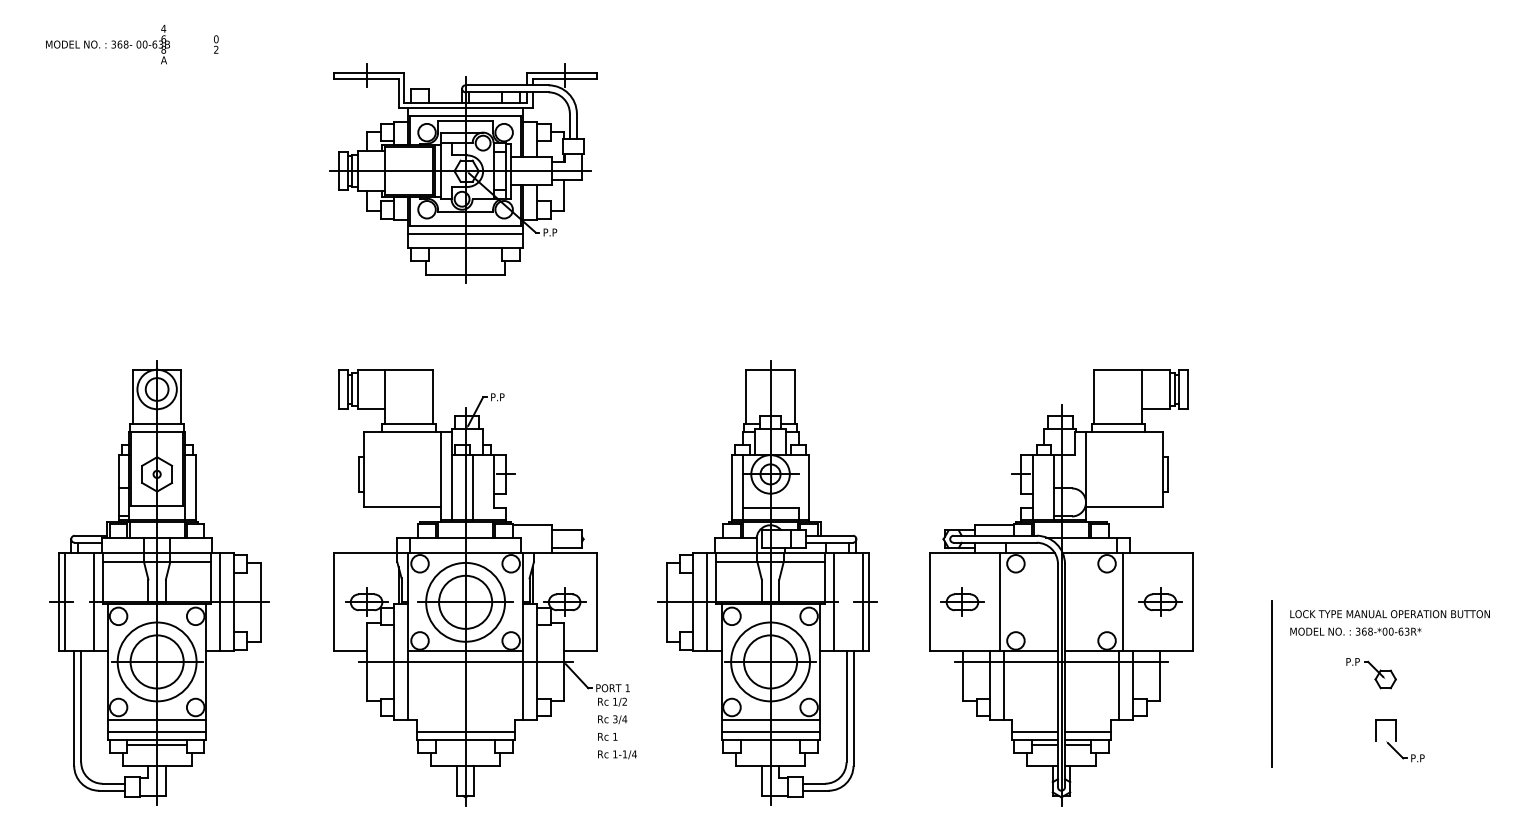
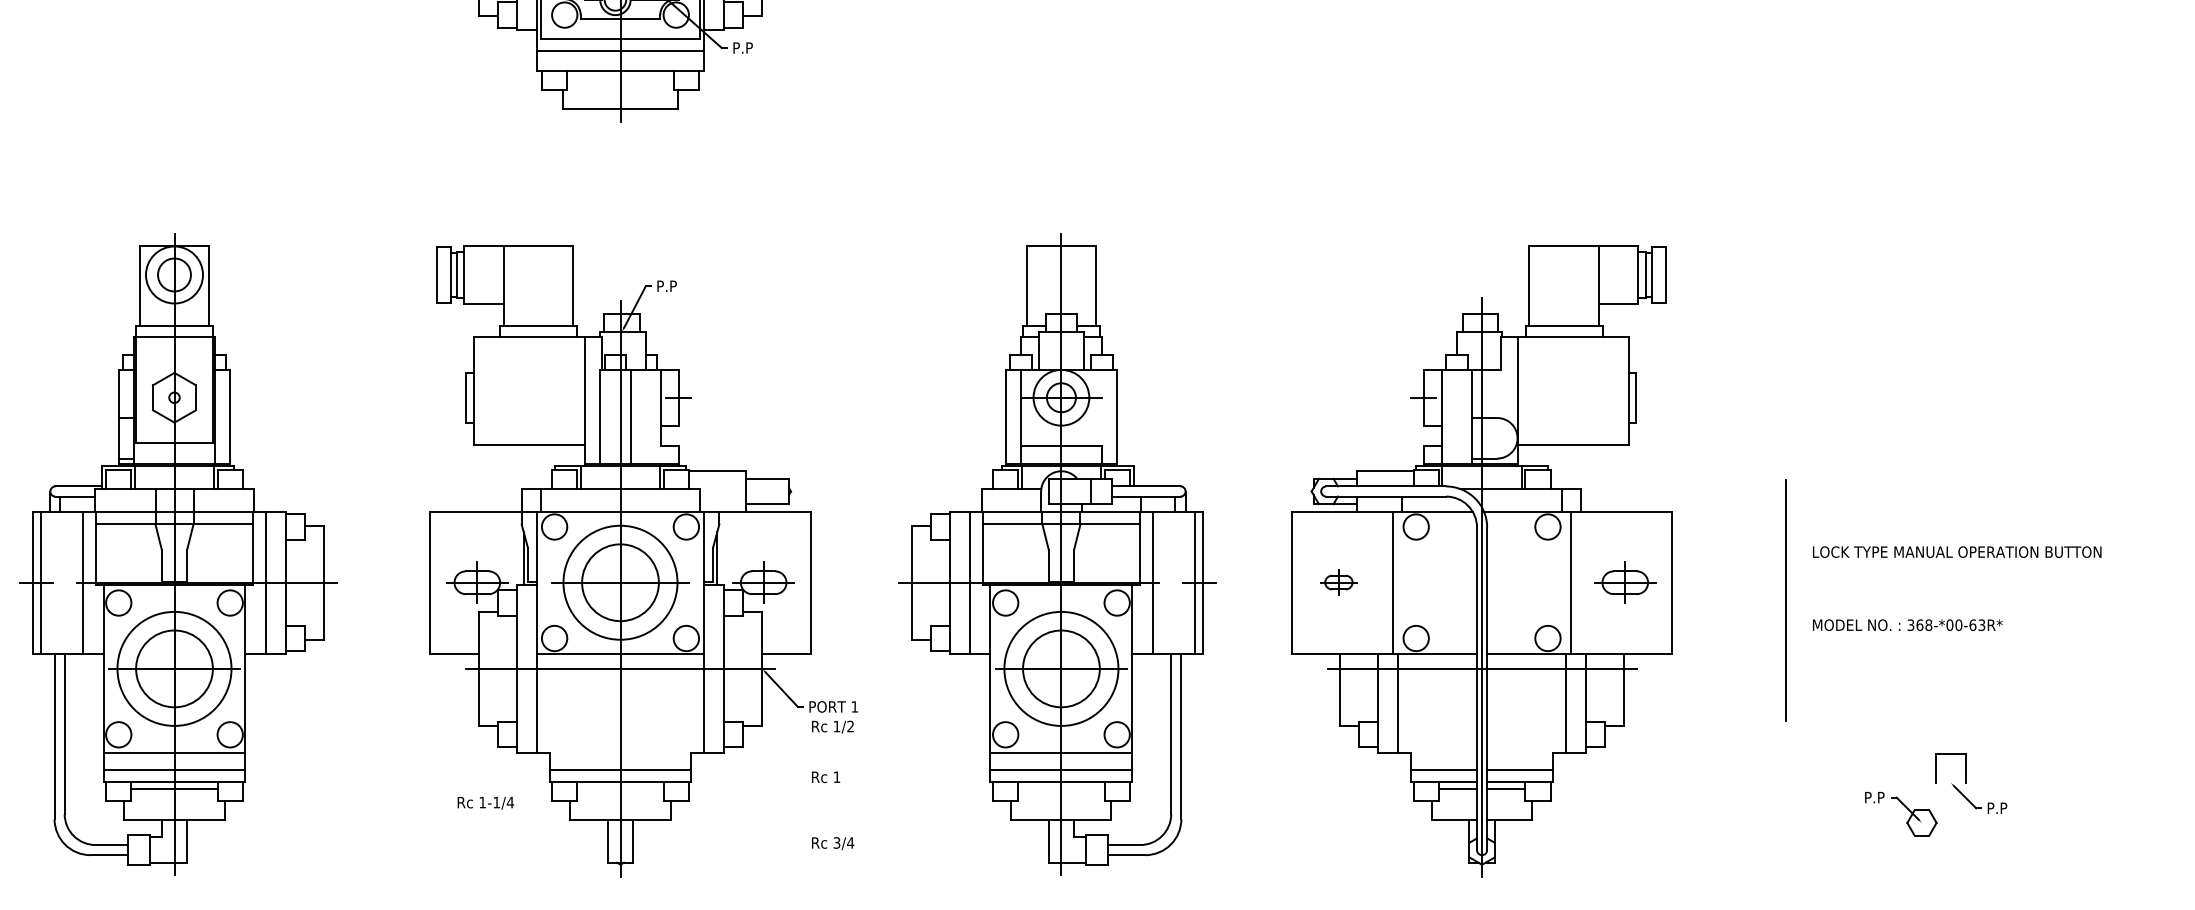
part: (962, 601) -> (1338, 581), size x0.6
text: (1389, 614) -> (1956, 552), moved
part: (1371, 673) -> (1901, 814), moved
line: (1271, 683) -> (1785, 600), moved
text: (612, 719) -> (832, 843), moved
text: (617, 754) -> (485, 802), moved

